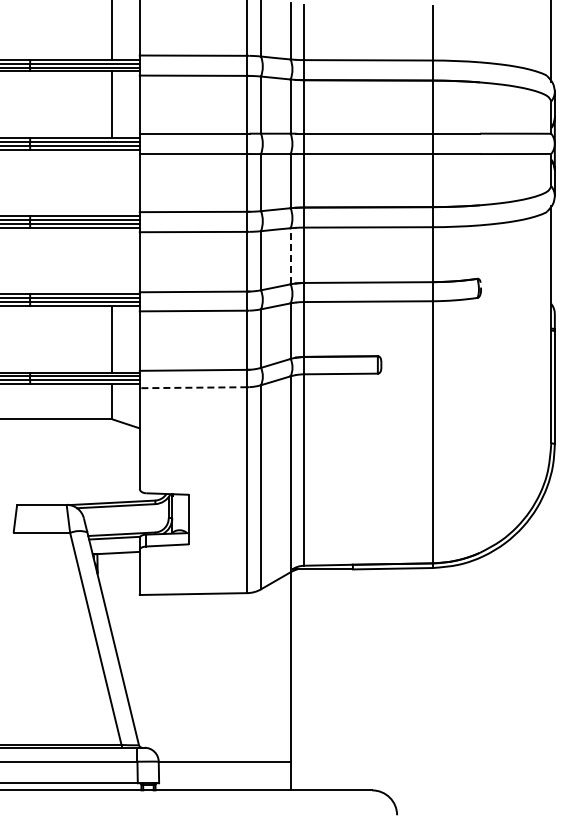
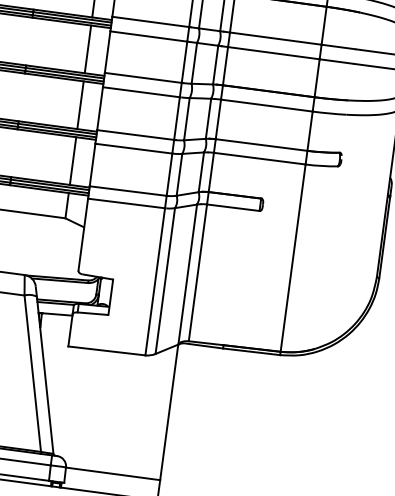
line: (112, 182) -> (88, 49), added
line: (290, 255) -> (208, 118), dashed -> solid
line: (112, 260) -> (80, 104), added
line: (193, 387) -> (126, 203), dashed -> solid

